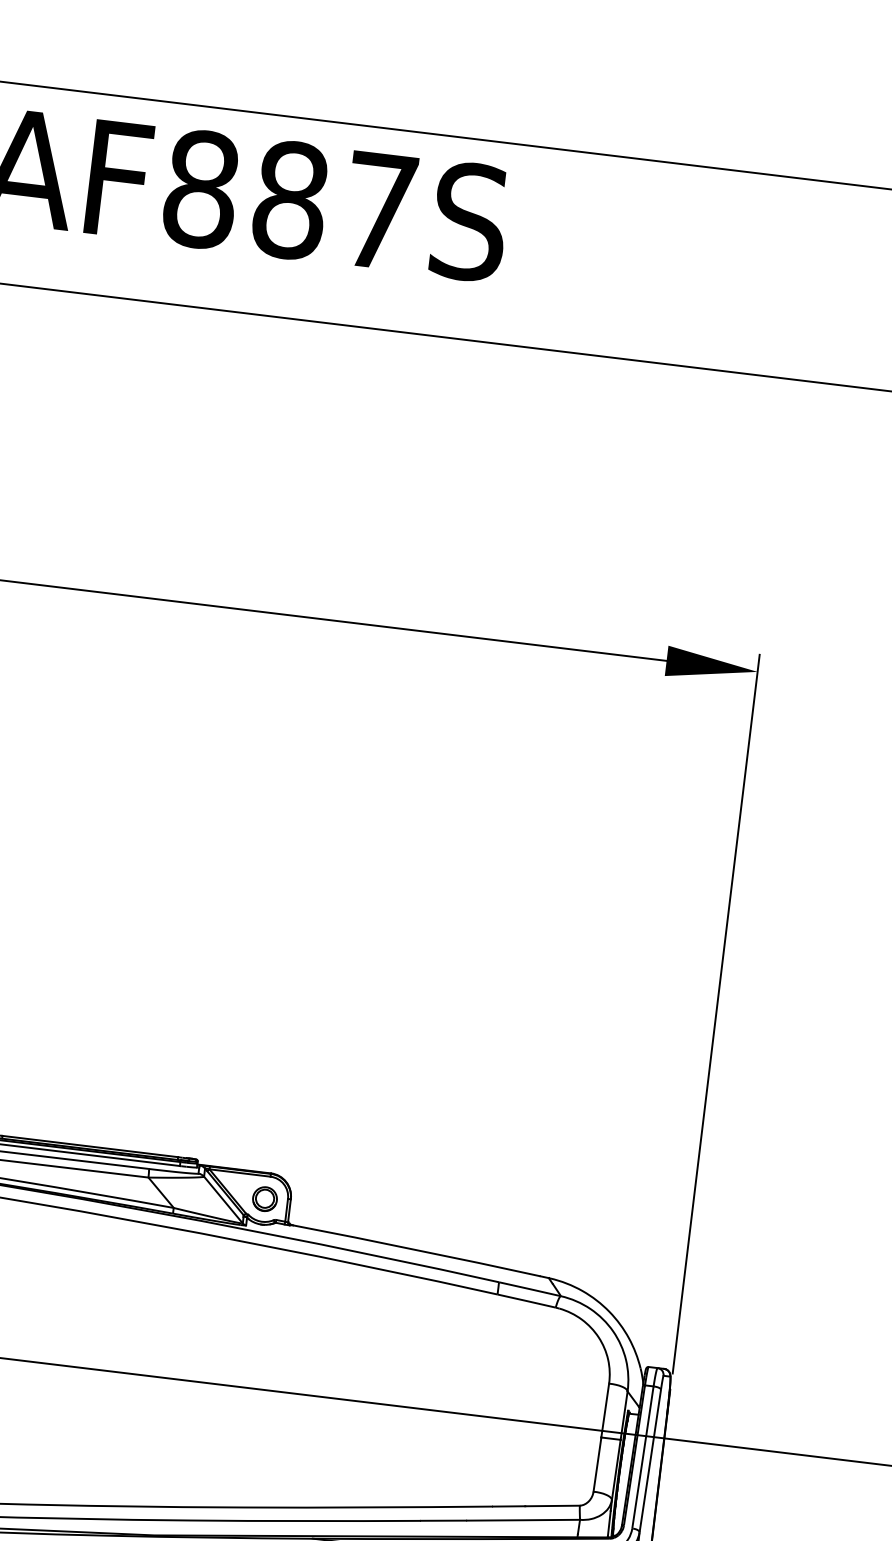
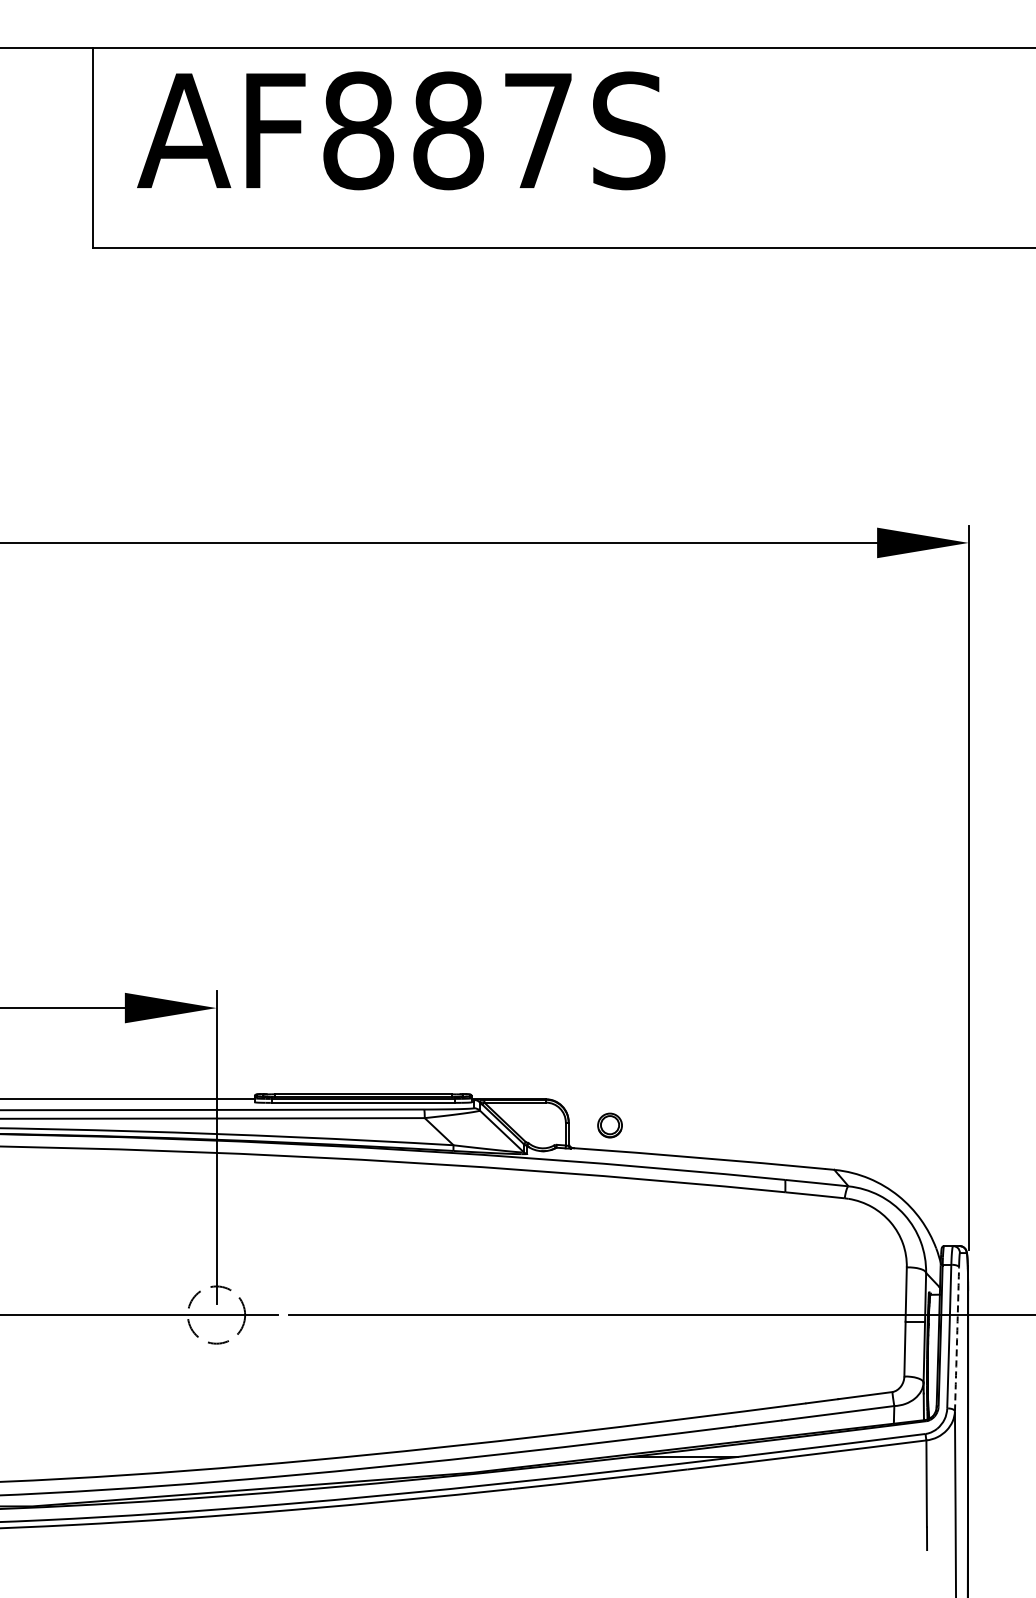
part: (264, 1199) -> (609, 1125), moved
arc: (650, 1461) -> (957, 1339), solid -> dashed

